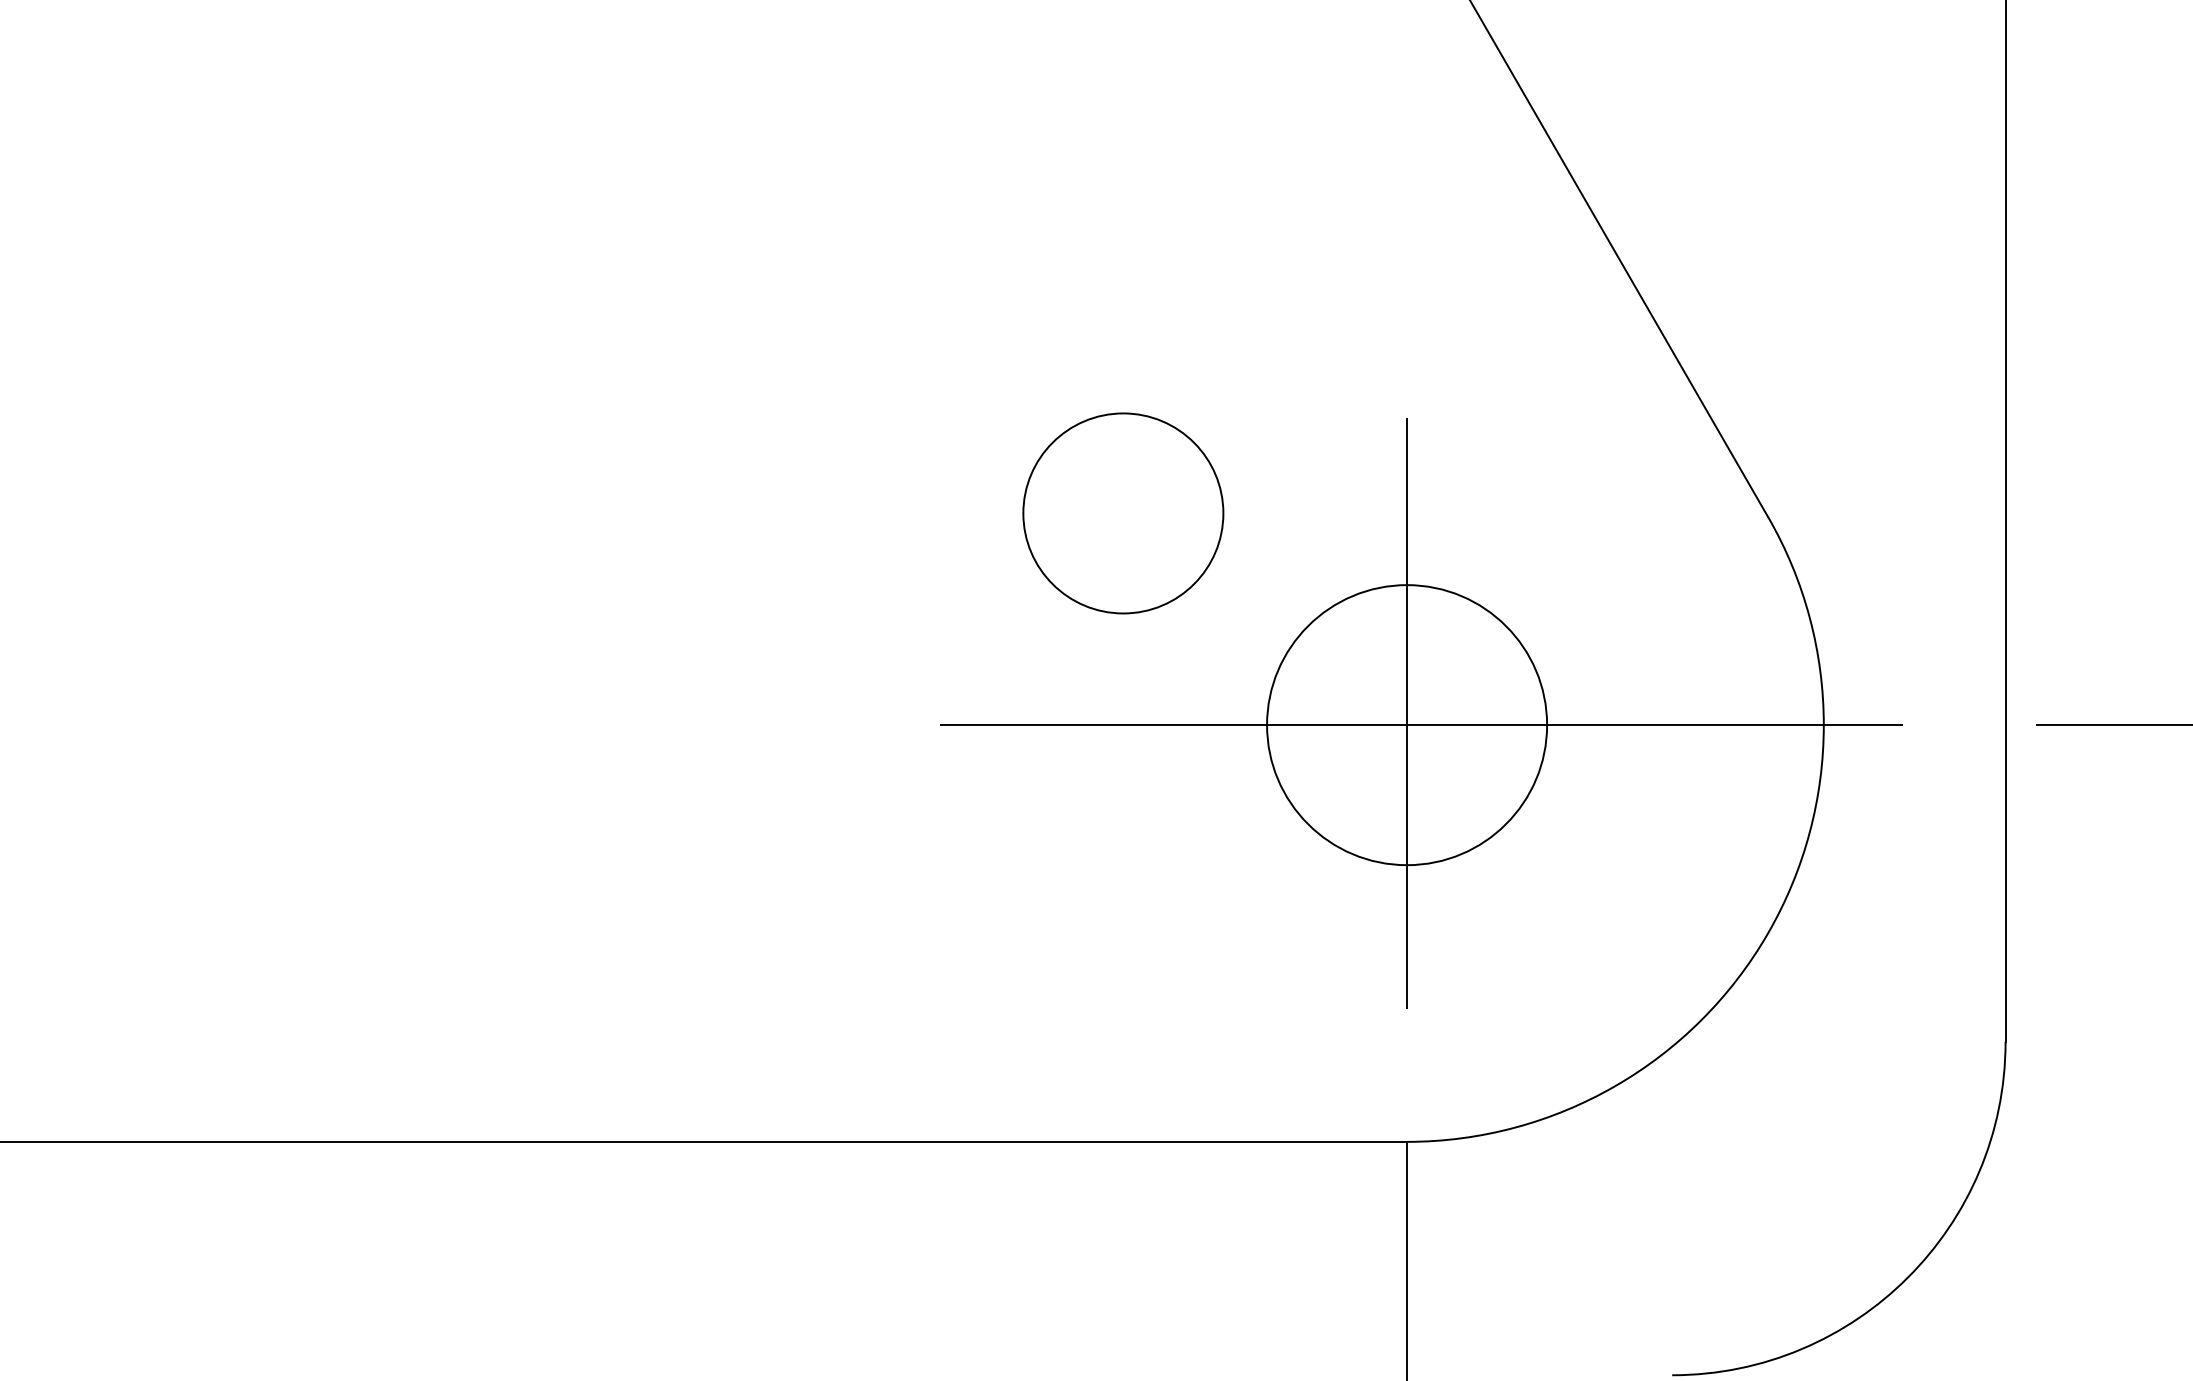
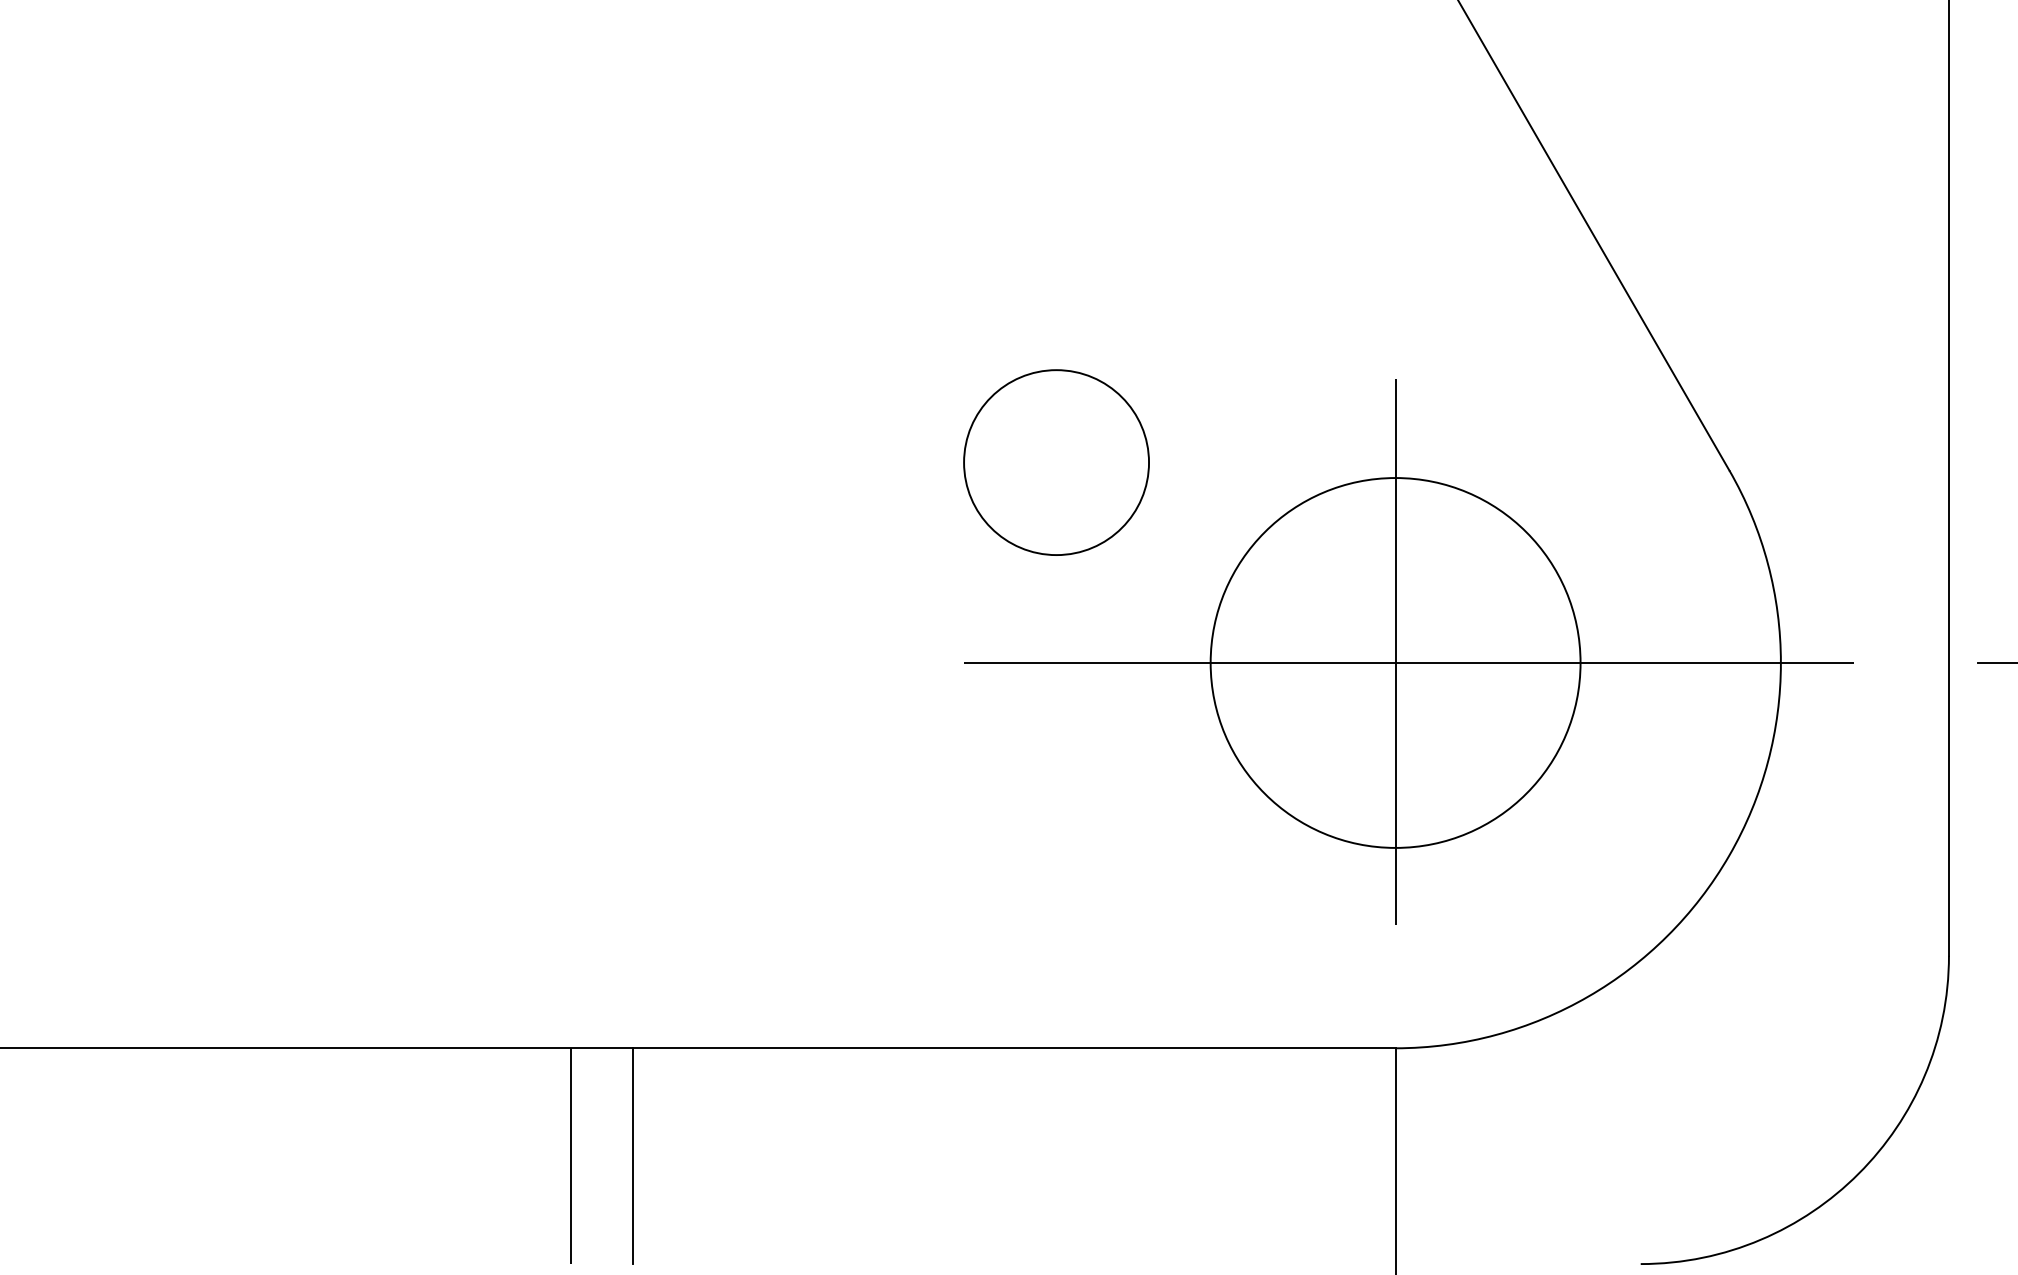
circle: (1123, 513) -> (1056, 462), moved
circle: (1407, 725) -> (1395, 663), size x1.43
line: (515, 1258) -> (571, 1156), added
line: (582, 1258) -> (633, 1156), added

